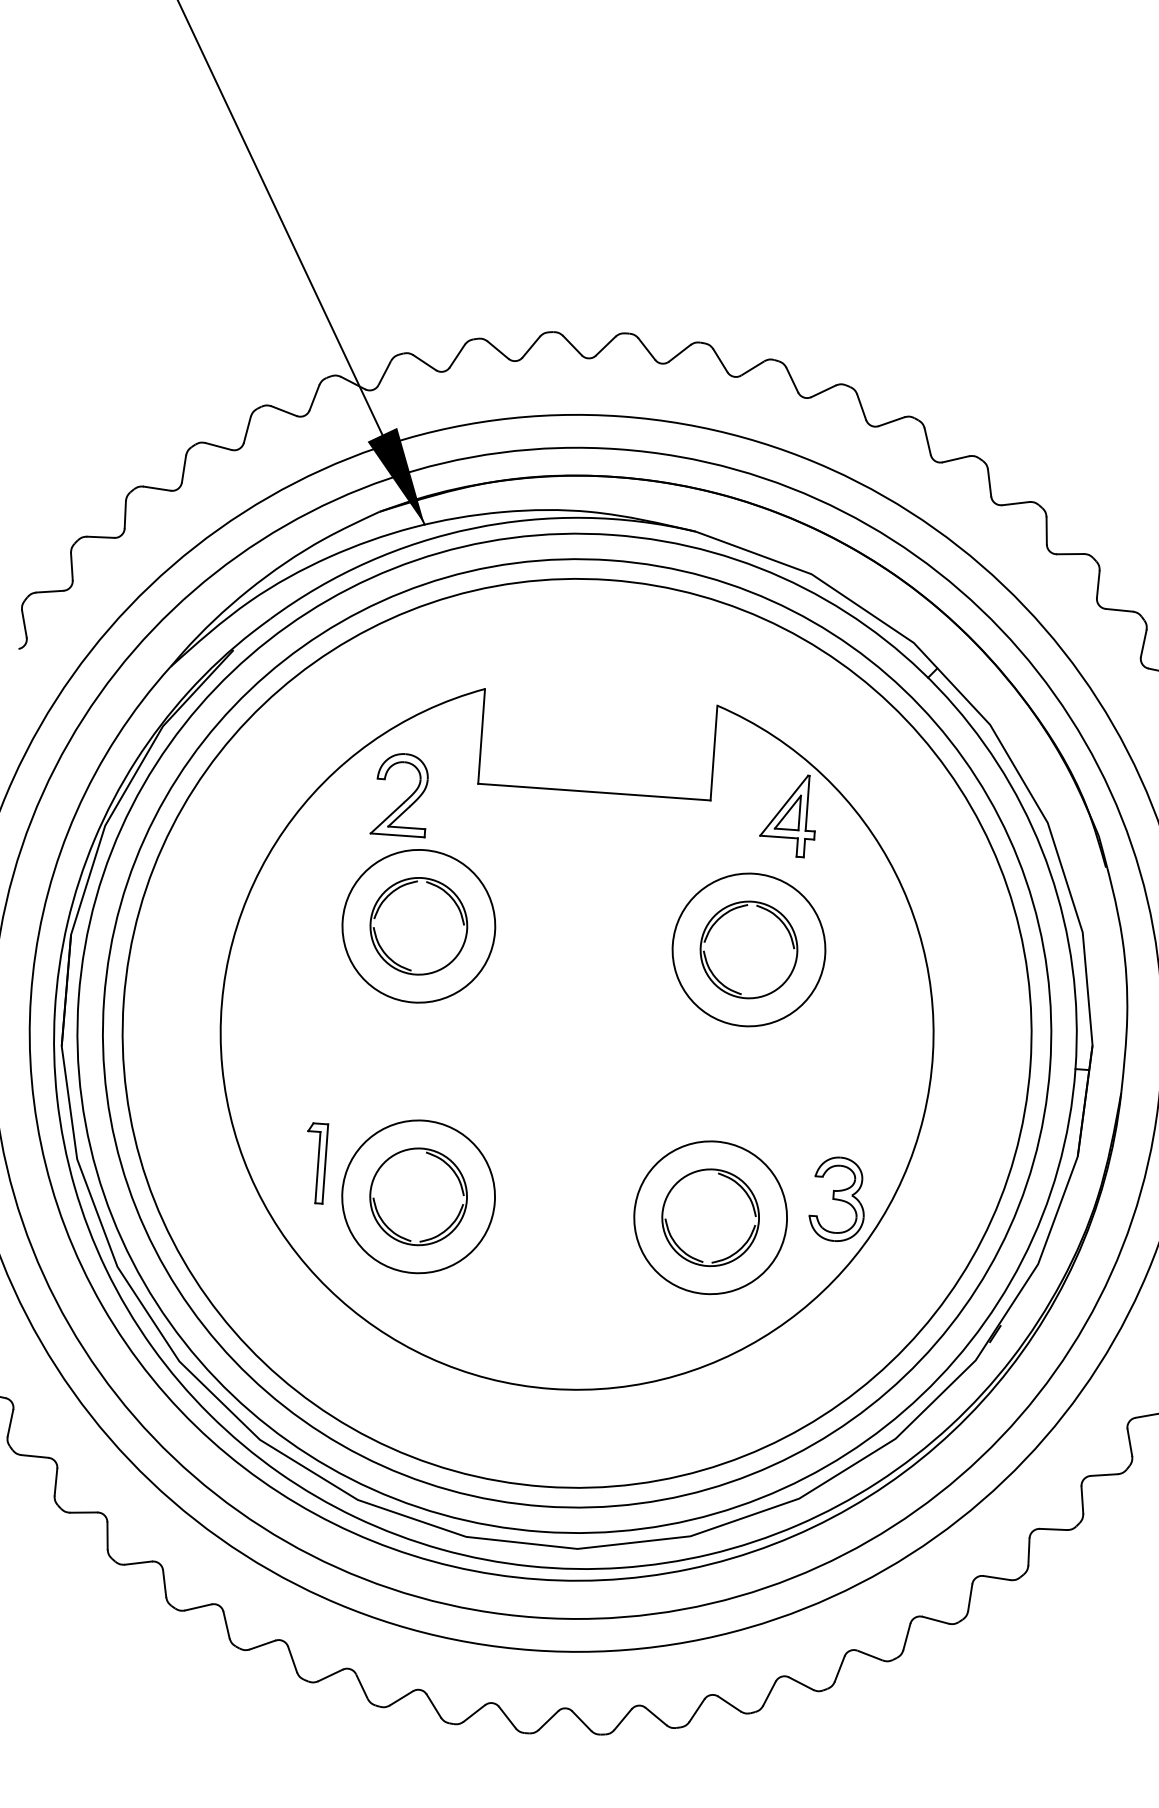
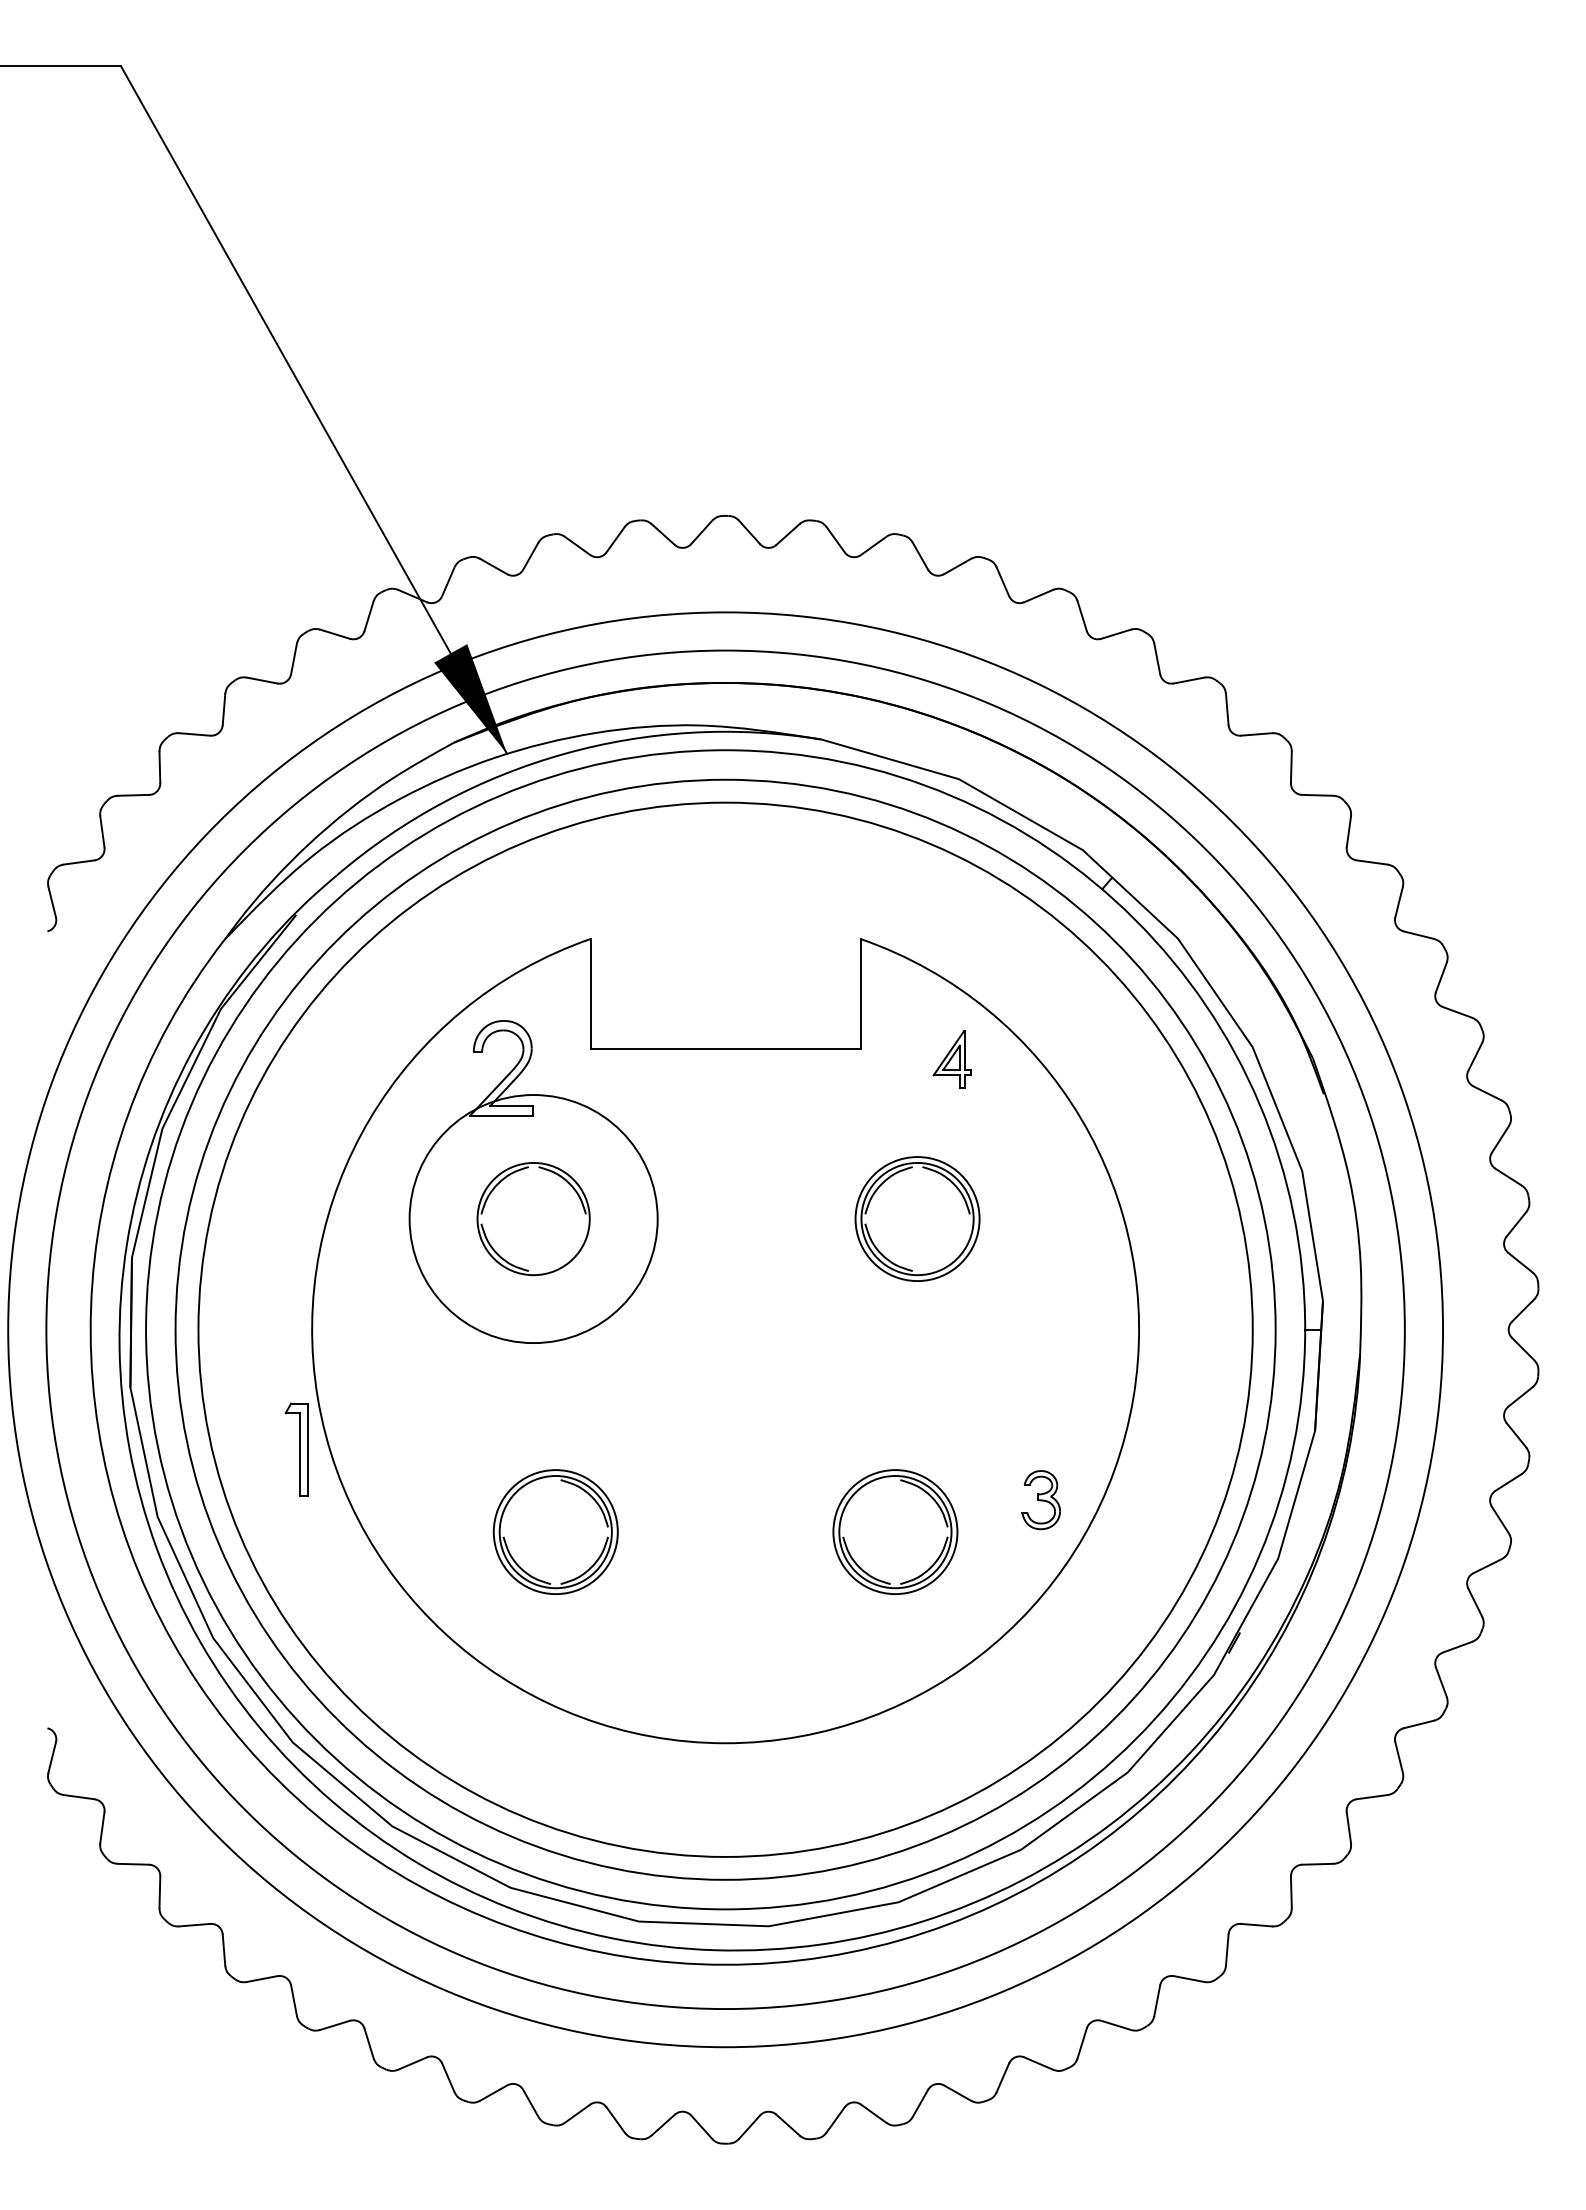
part: (788, 814) -> (952, 1059), size x0.6
circle: (418, 925) -> (533, 1218), size x1.4
circle: (748, 949) -> (917, 1218), size x0.7
part: (315, 1163) -> (296, 1449), moved
circle: (418, 1196) -> (555, 1531), size x0.7
part: (838, 1198) -> (1041, 1499), size x0.6
circle: (710, 1217) -> (895, 1531), size x0.7

